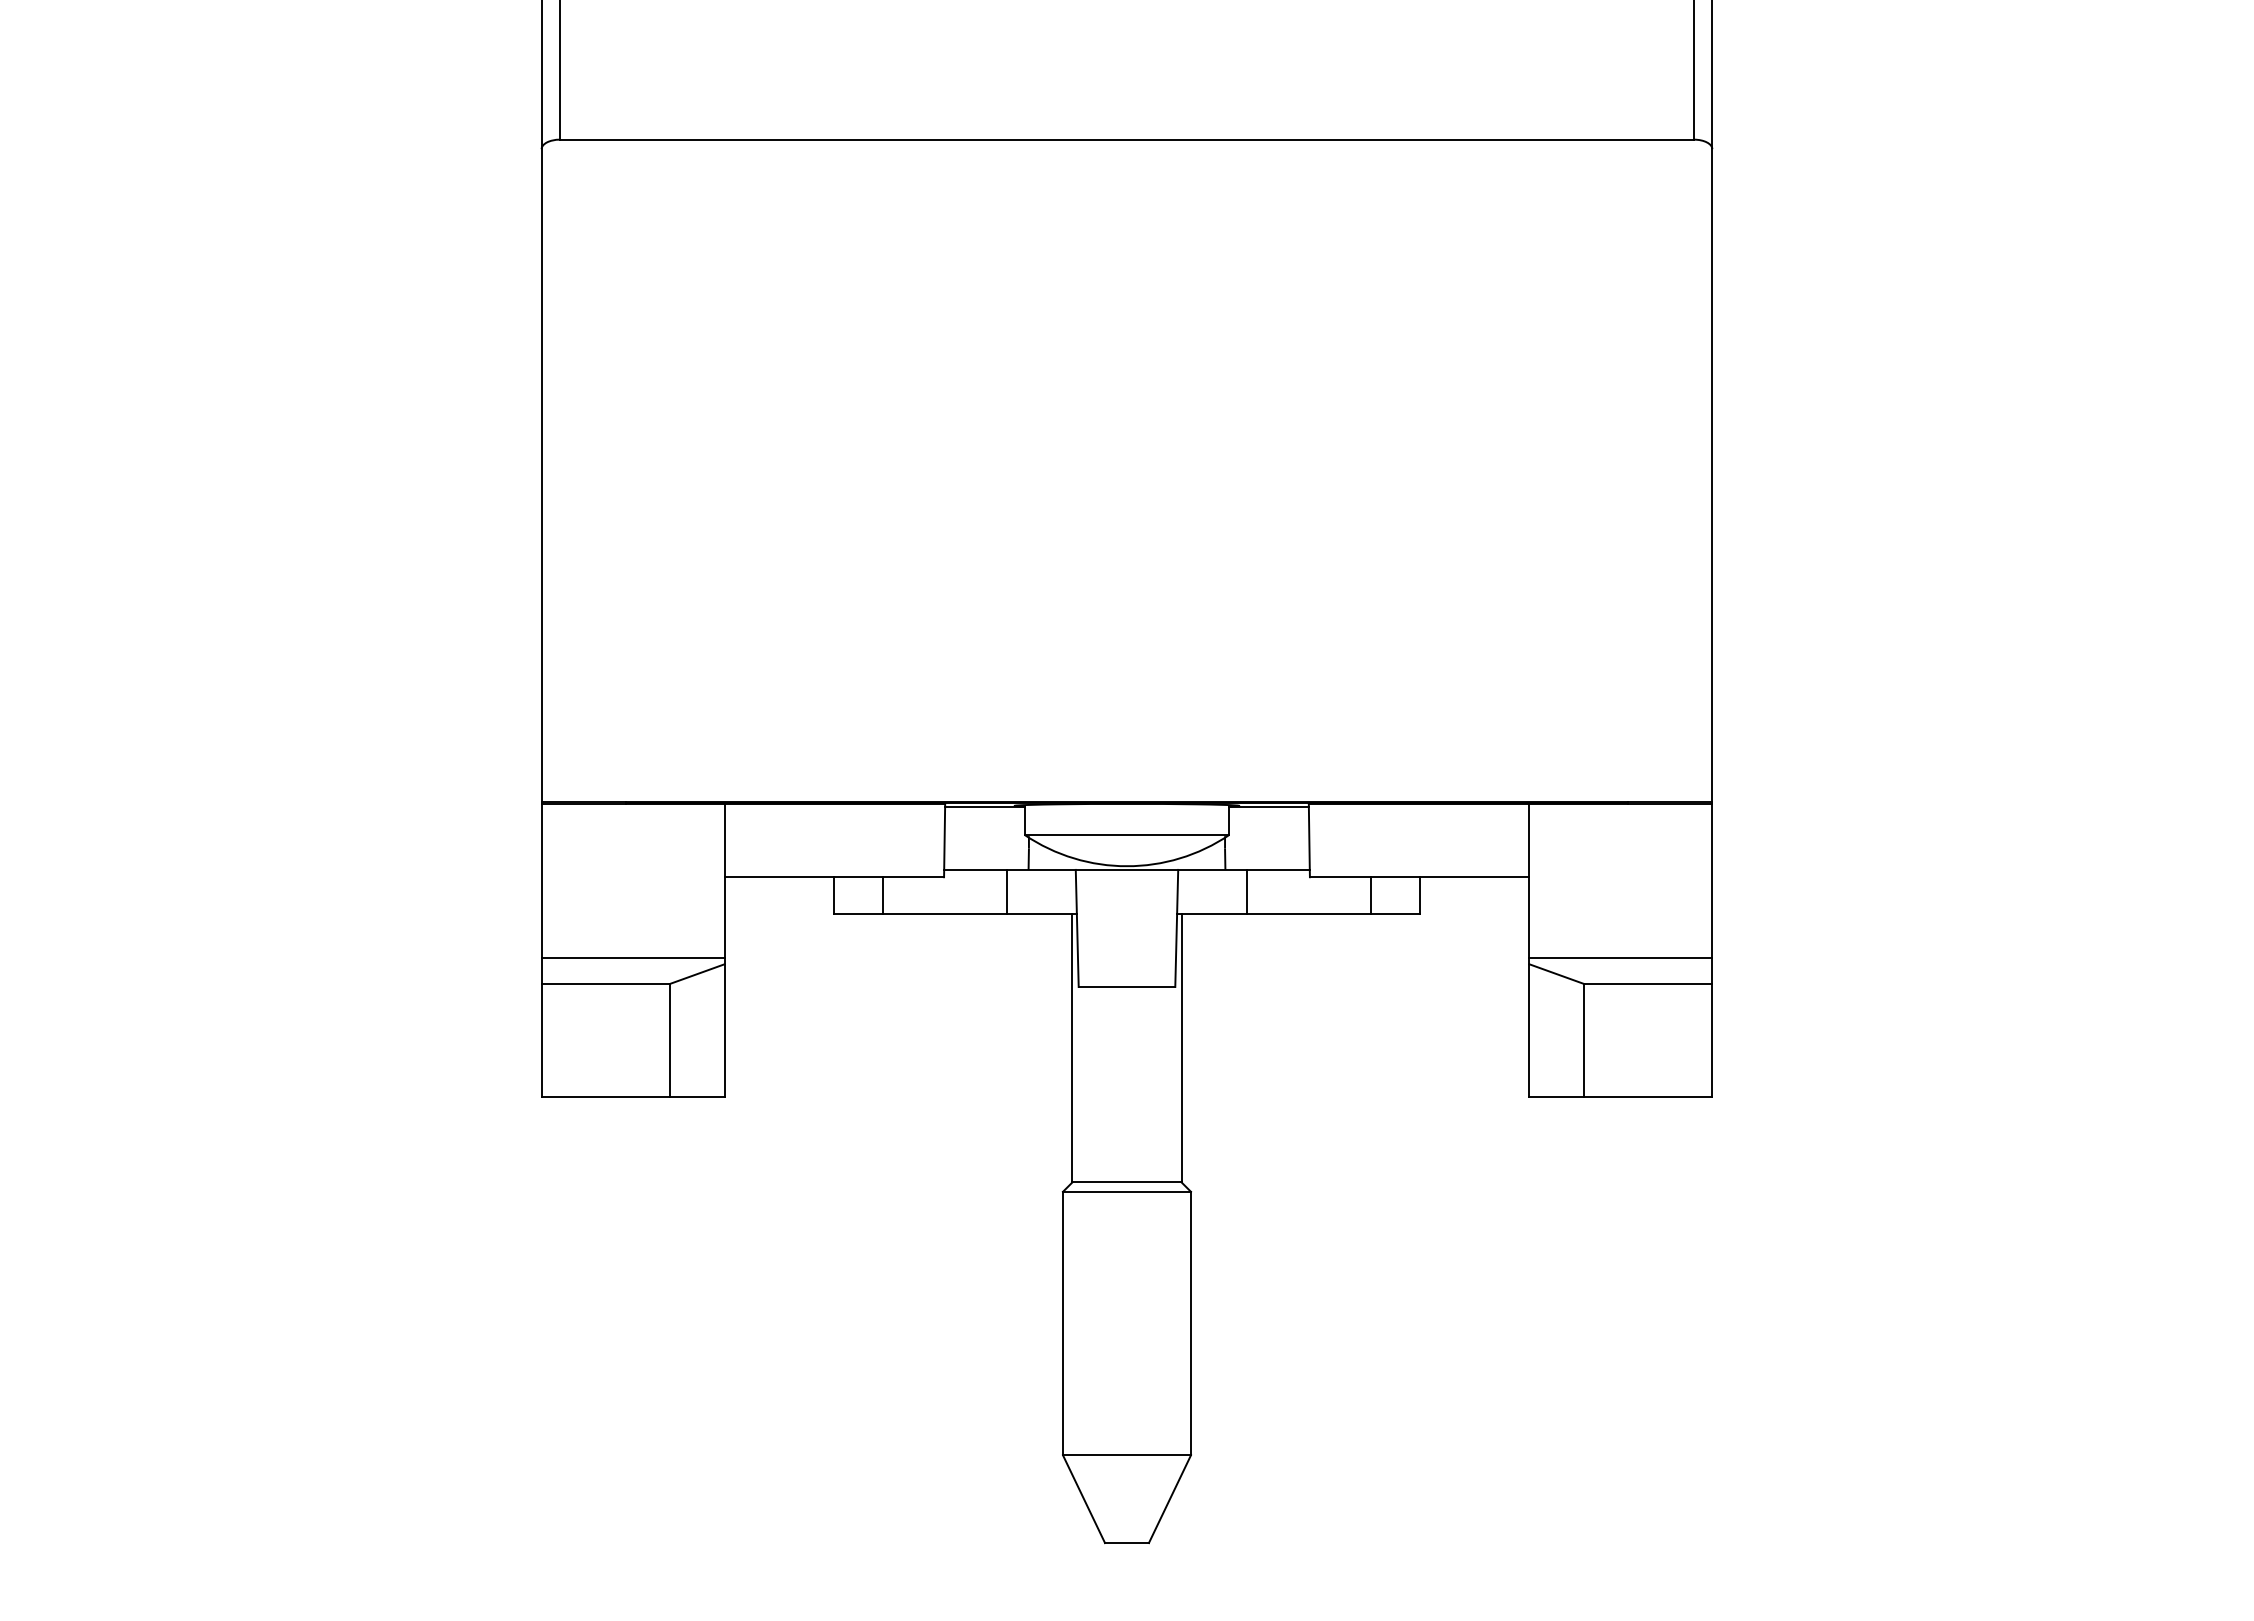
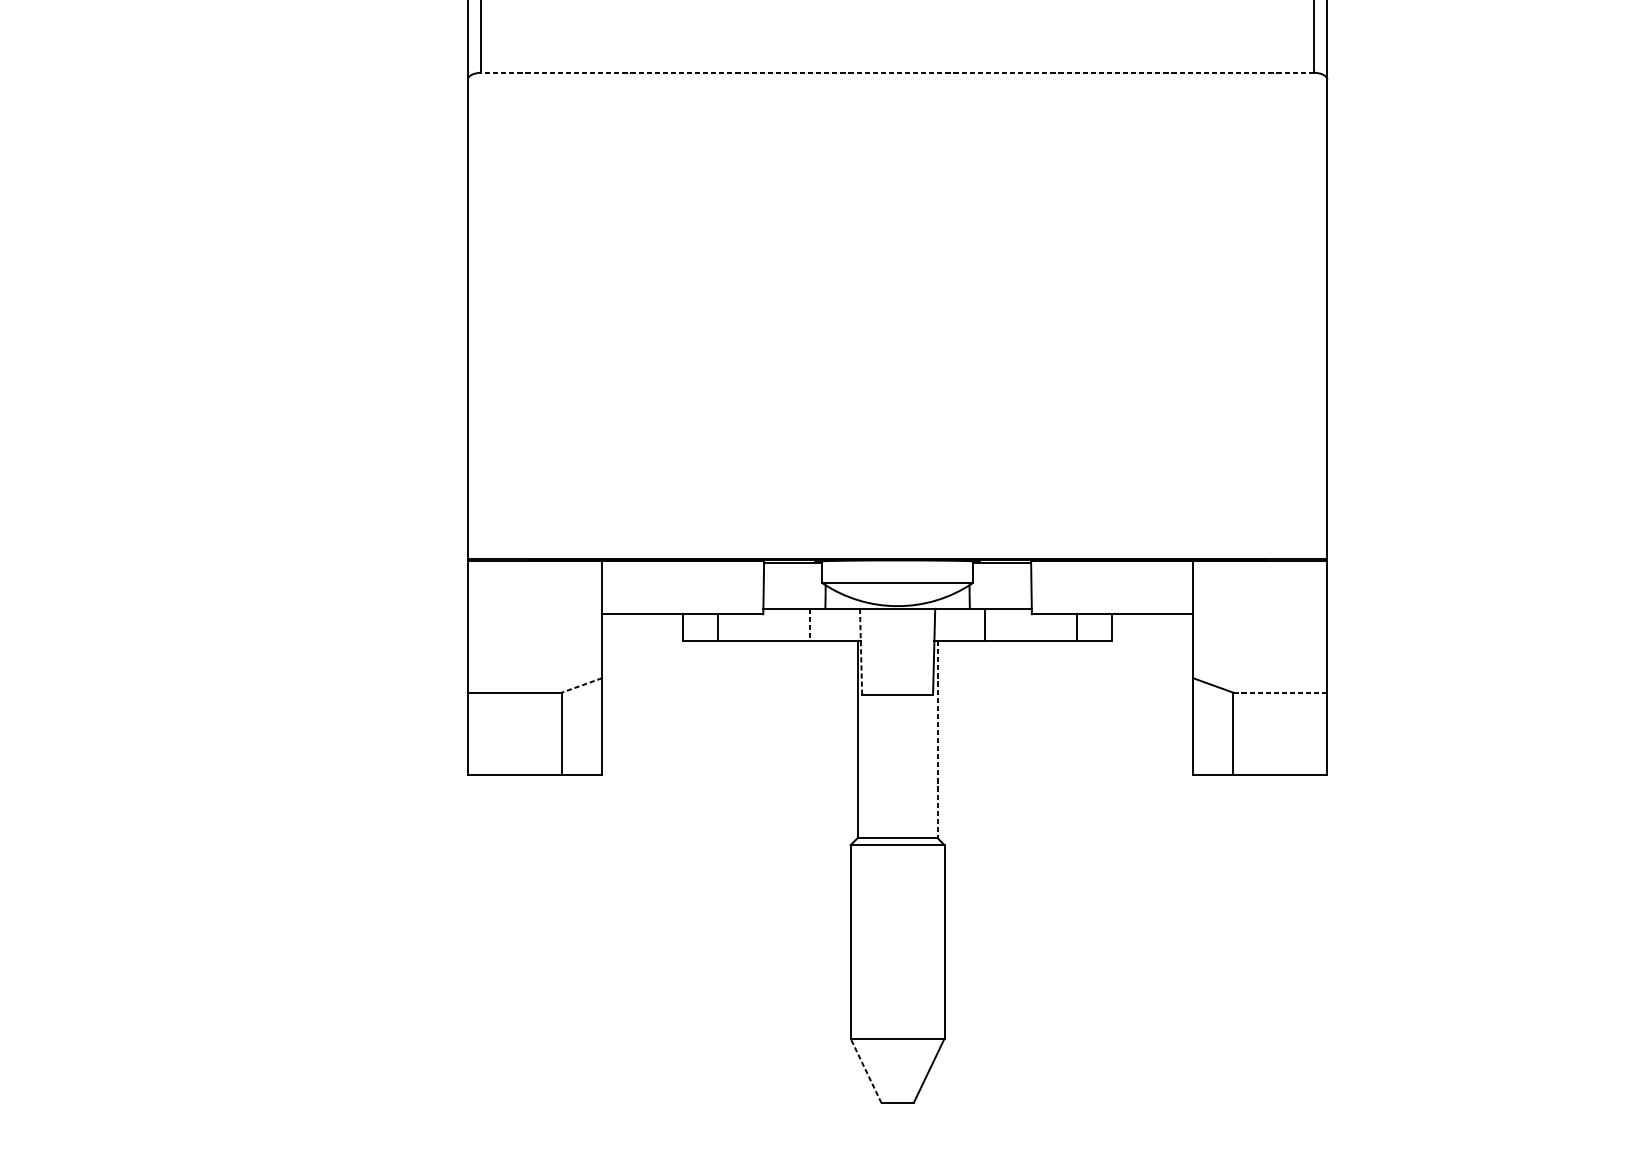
line: (1126, 139) -> (897, 72), solid -> dashed
line: (1007, 891) -> (809, 624), solid -> dashed
line: (1077, 928) -> (861, 651), solid -> dashed
line: (632, 957) -> (534, 673), removed
line: (1620, 957) -> (1259, 673), removed
line: (696, 974) -> (581, 685), solid -> dashed
line: (1647, 984) -> (1279, 692), solid -> dashed
line: (1181, 1048) -> (937, 739), solid -> dashed
line: (1084, 1499) -> (866, 1071), solid -> dashed

